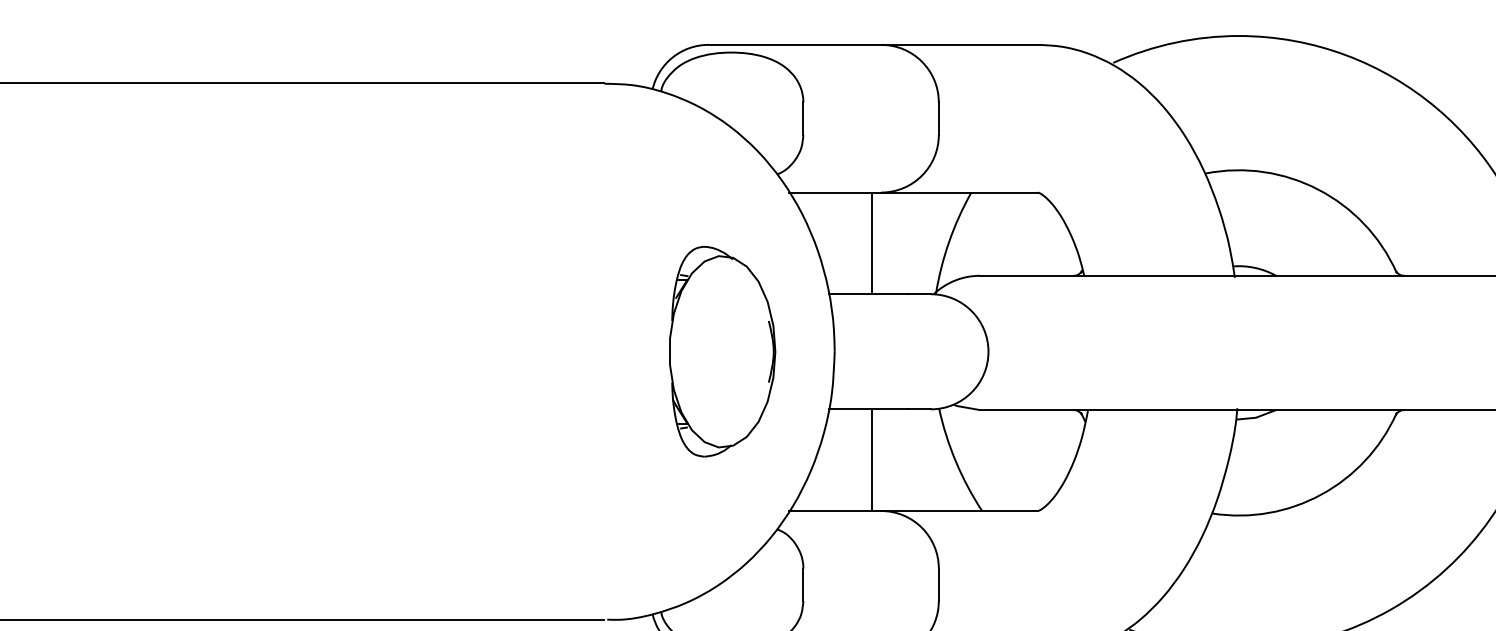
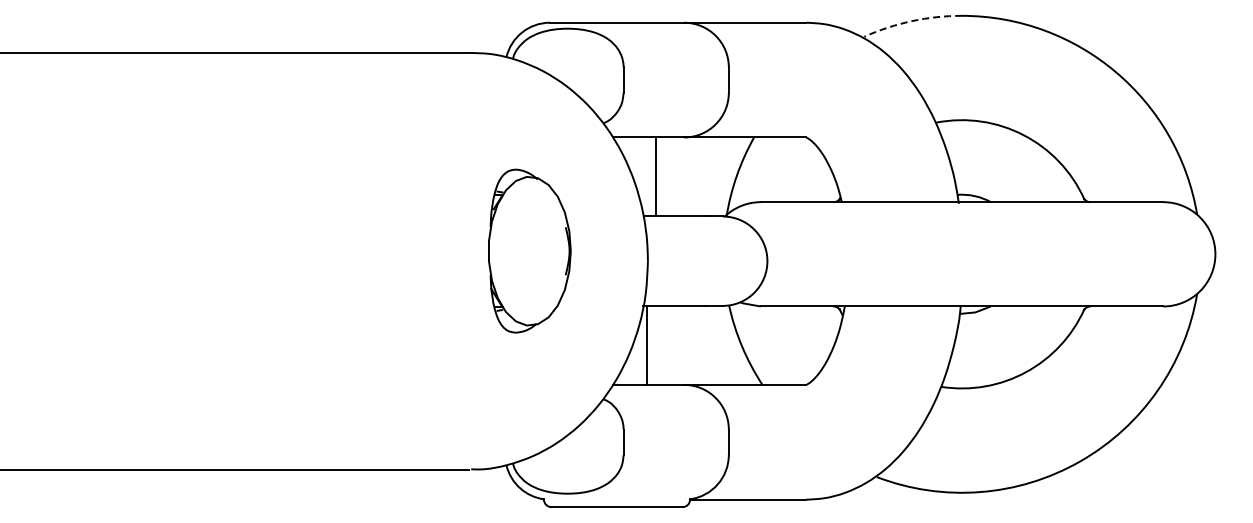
arc: (1175, 43) -> (912, 21), solid -> dashed
line: (871, 242) -> (655, 176), moved
part: (722, 350) -> (529, 250), moved
line: (871, 458) -> (646, 344), moved

